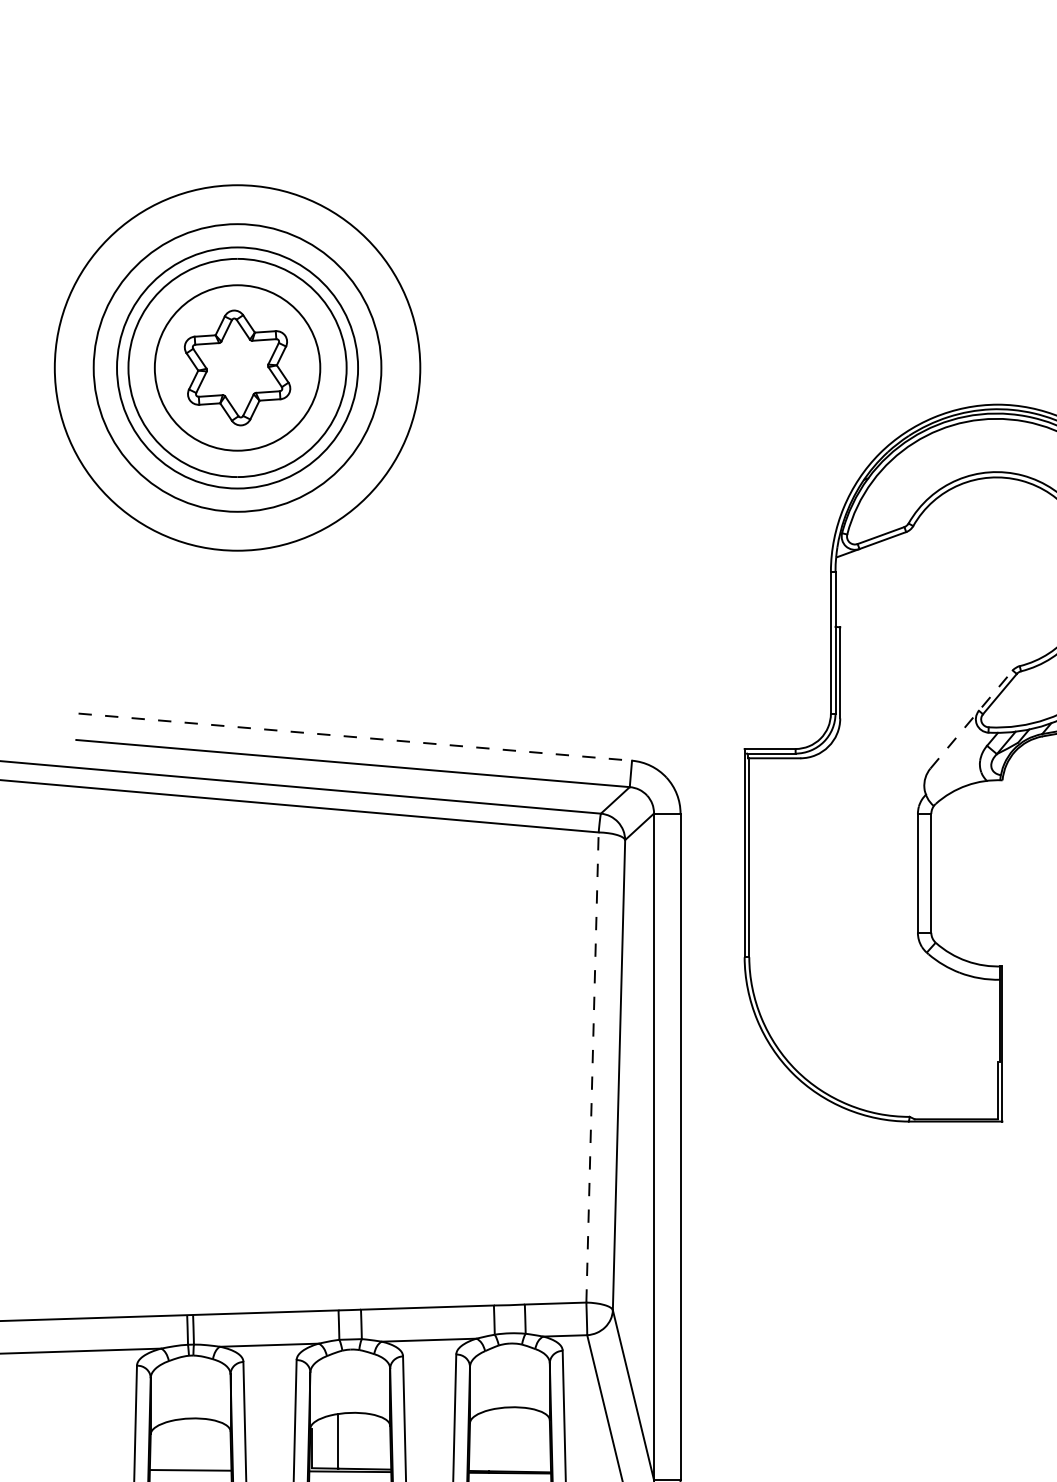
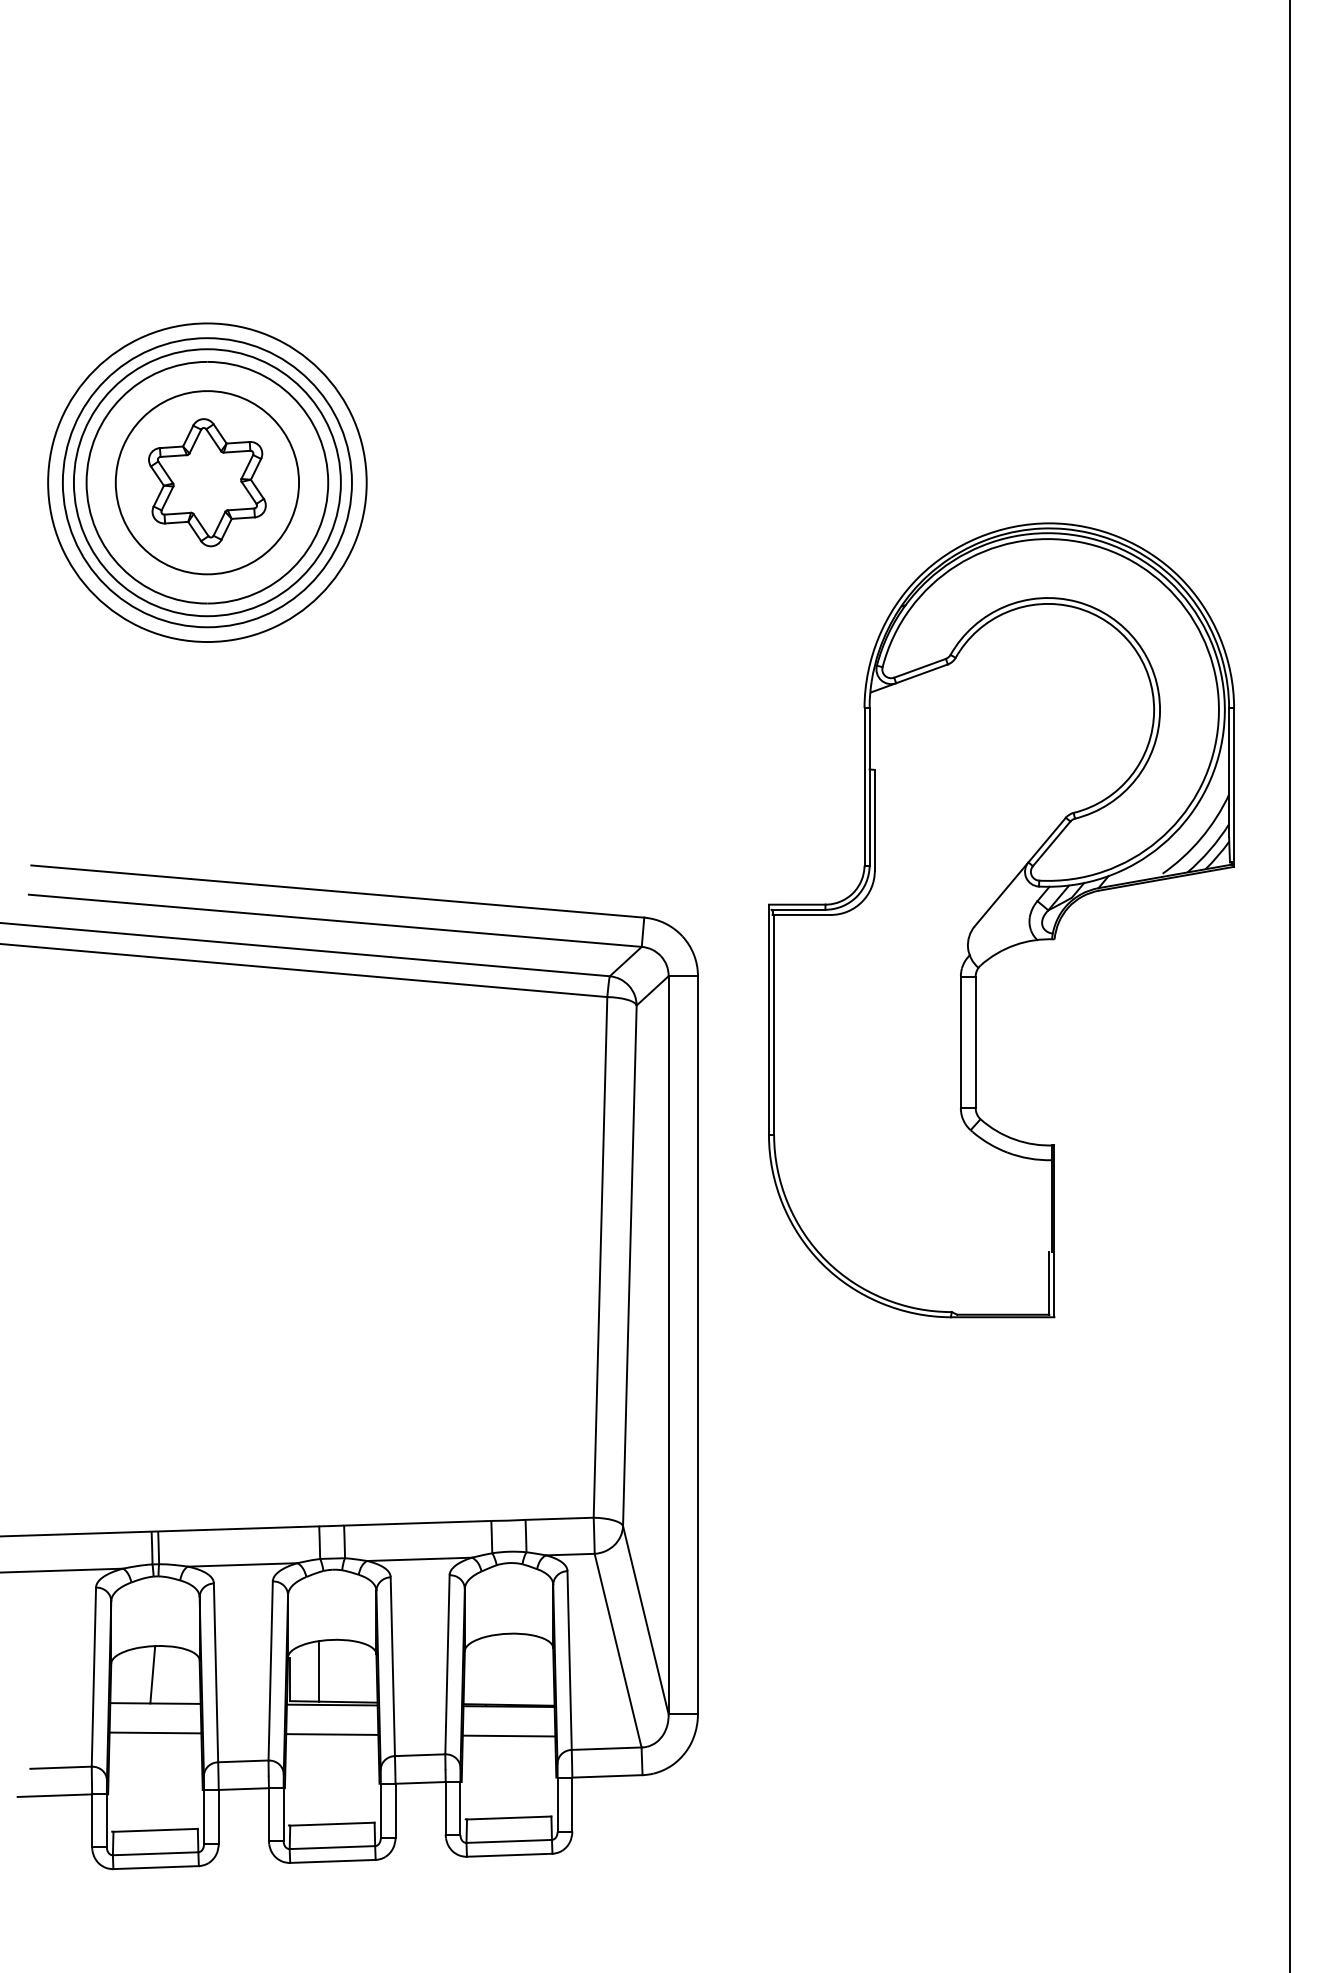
circle: (236, 367) -> (206, 482), size x0.71
line: (971, 719) -> (1020, 872), dashed -> solid
line: (355, 737) -> (337, 891), dashed -> solid
line: (592, 1066) -> (600, 1256), dashed -> solid
line: (187, 1444) -> (152, 1674), added

